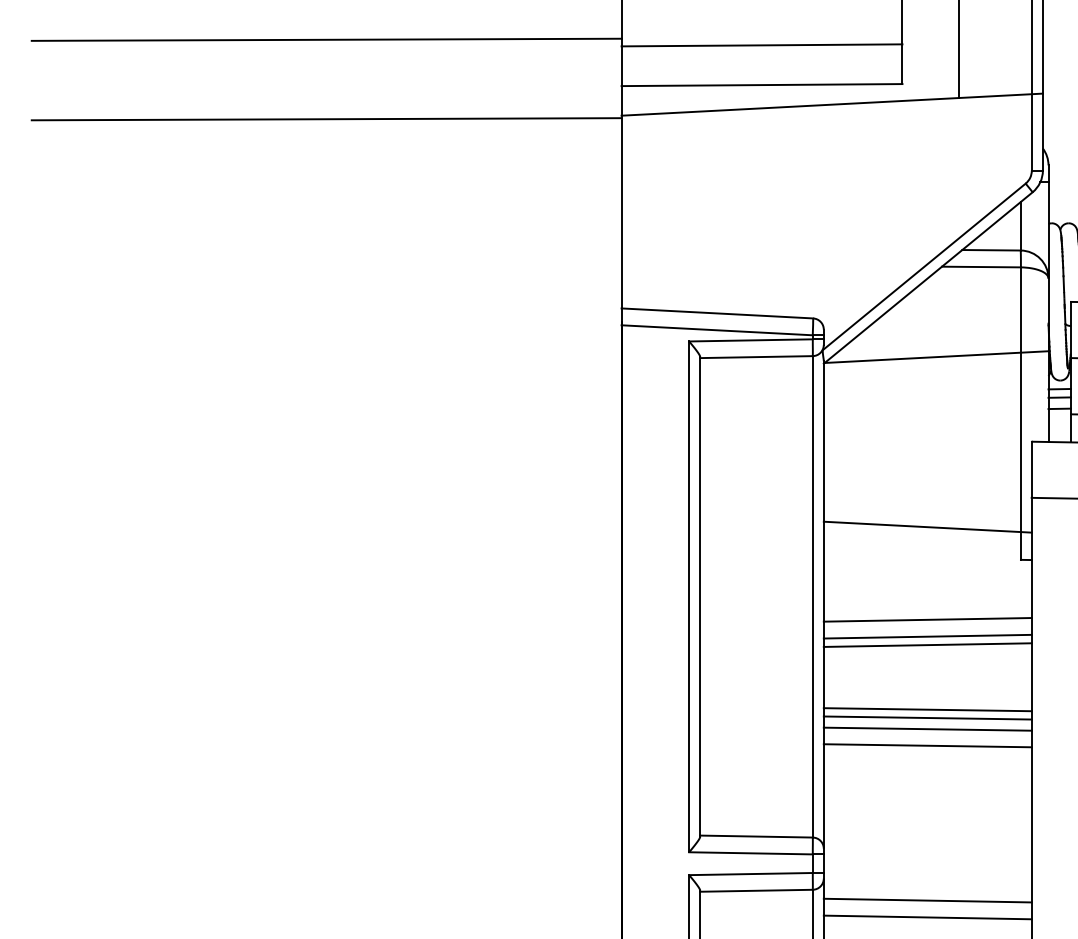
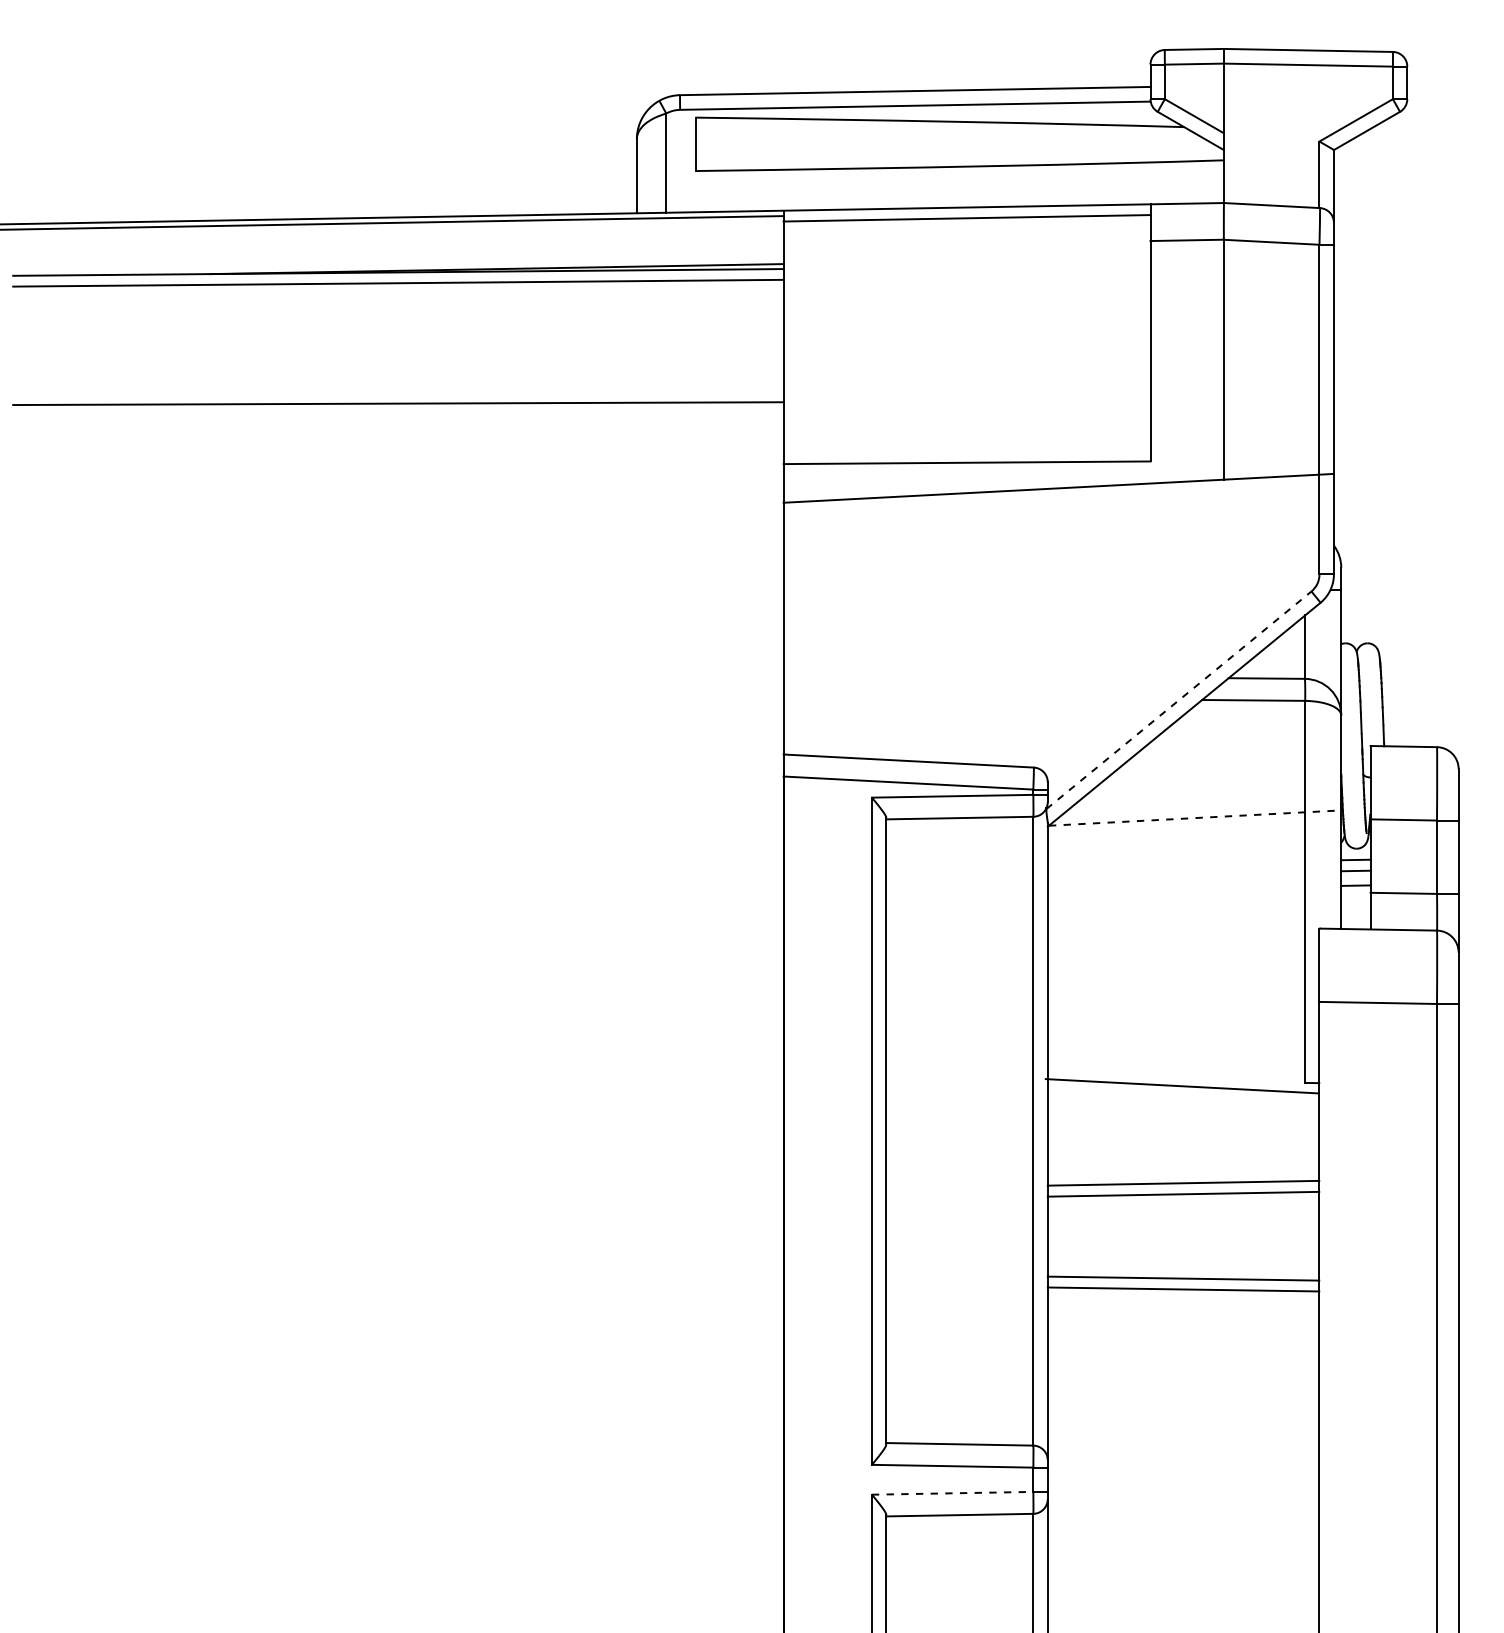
line: (761, 45) -> (966, 410), removed
line: (326, 119) -> (398, 507), removed
line: (924, 266) -> (1179, 699), solid -> dashed
line: (936, 357) -> (1195, 818), solid -> dashed
line: (927, 527) -> (1181, 1086), moved
line: (927, 619) -> (1183, 1160), removed
line: (927, 729) -> (1183, 1304), removed
line: (927, 745) -> (1183, 1325), removed
line: (750, 874) -> (952, 1493), solid -> dashed
line: (927, 900) -> (1183, 1527), removed
line: (927, 917) -> (1183, 1549), removed

